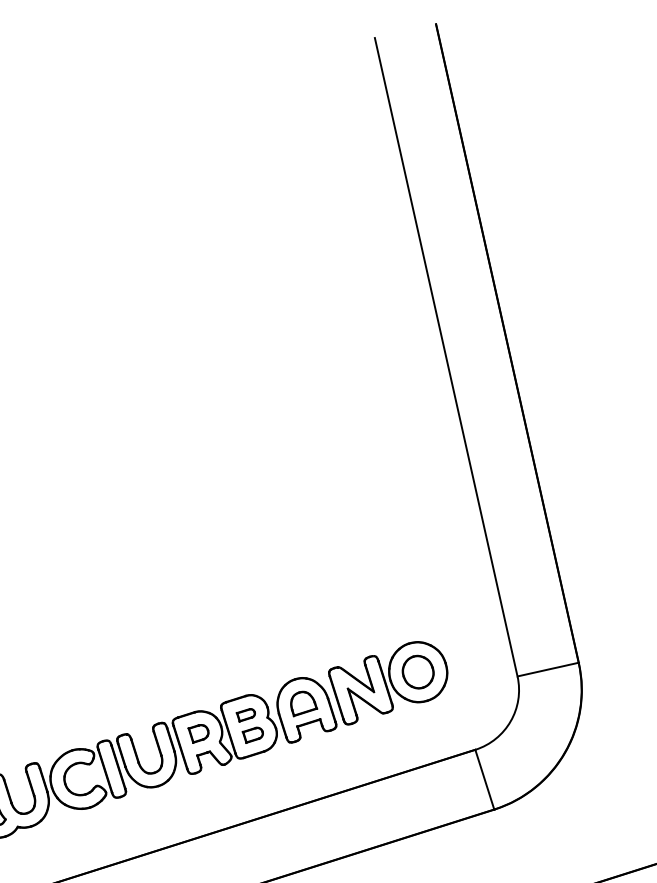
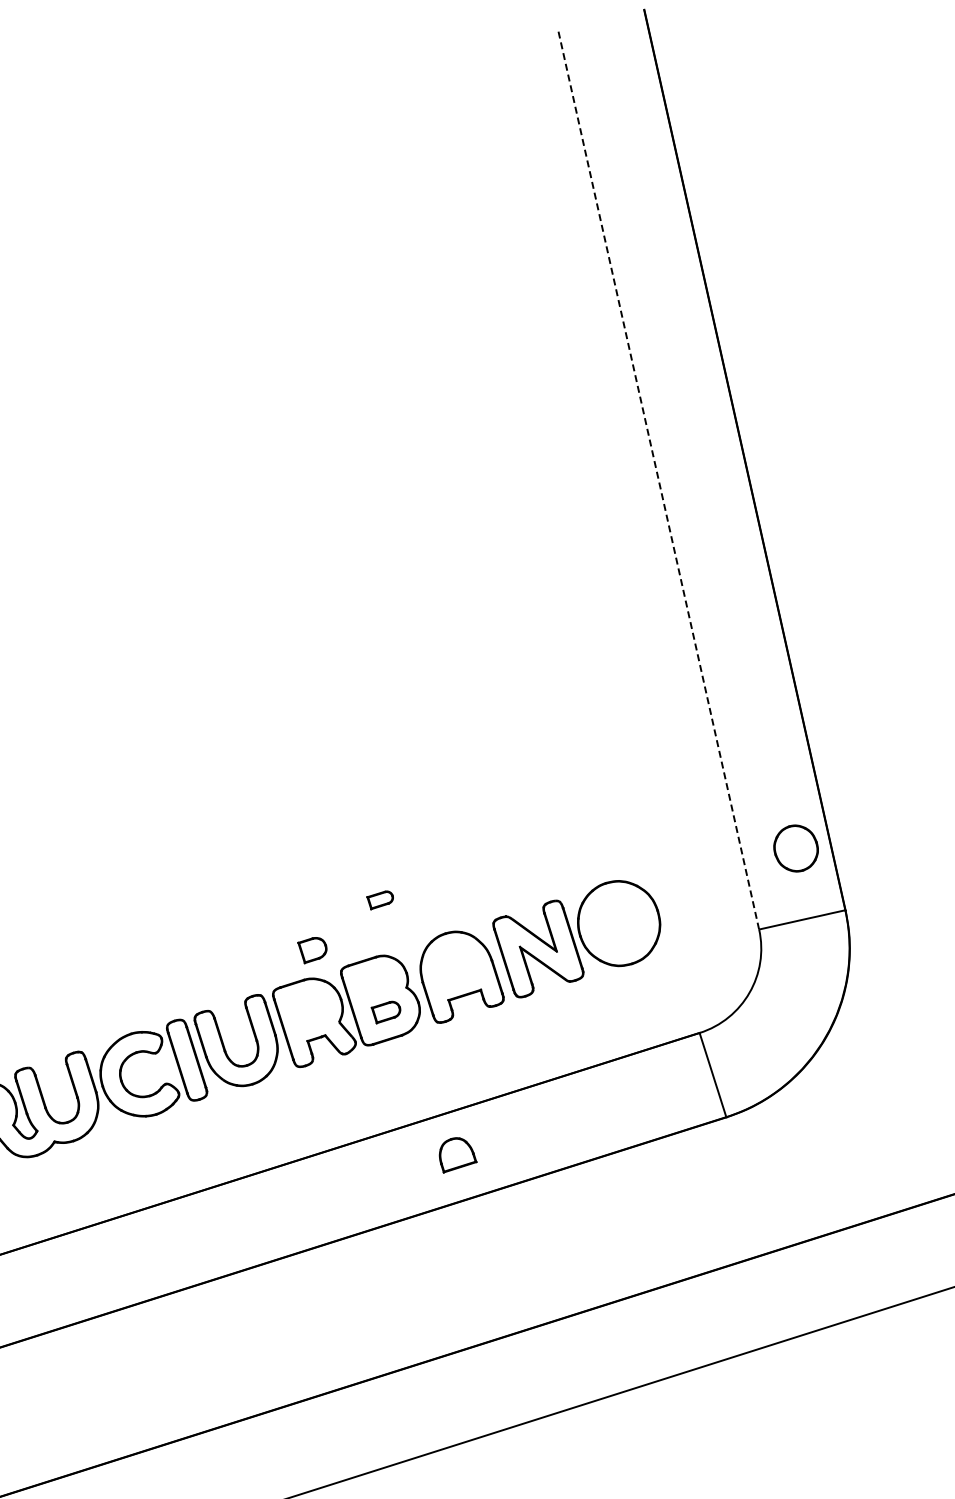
line: (446, 356) -> (658, 478), solid -> dashed
part: (417, 672) -> (795, 848), moved
part: (303, 704) -> (457, 1155), moved
part: (245, 715) -> (379, 900), moved
part: (198, 733) -> (312, 950), moved

